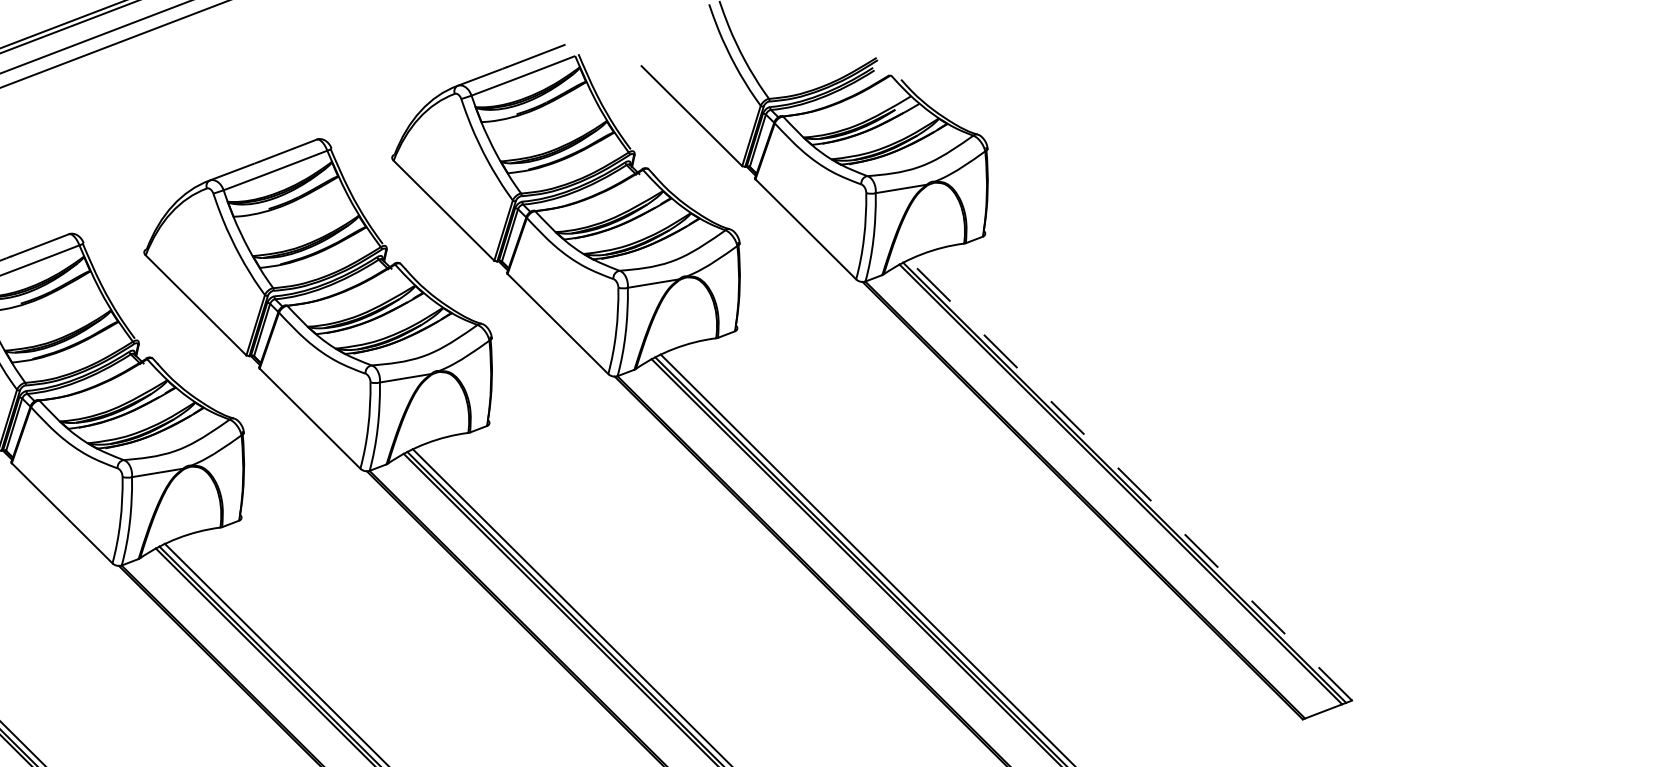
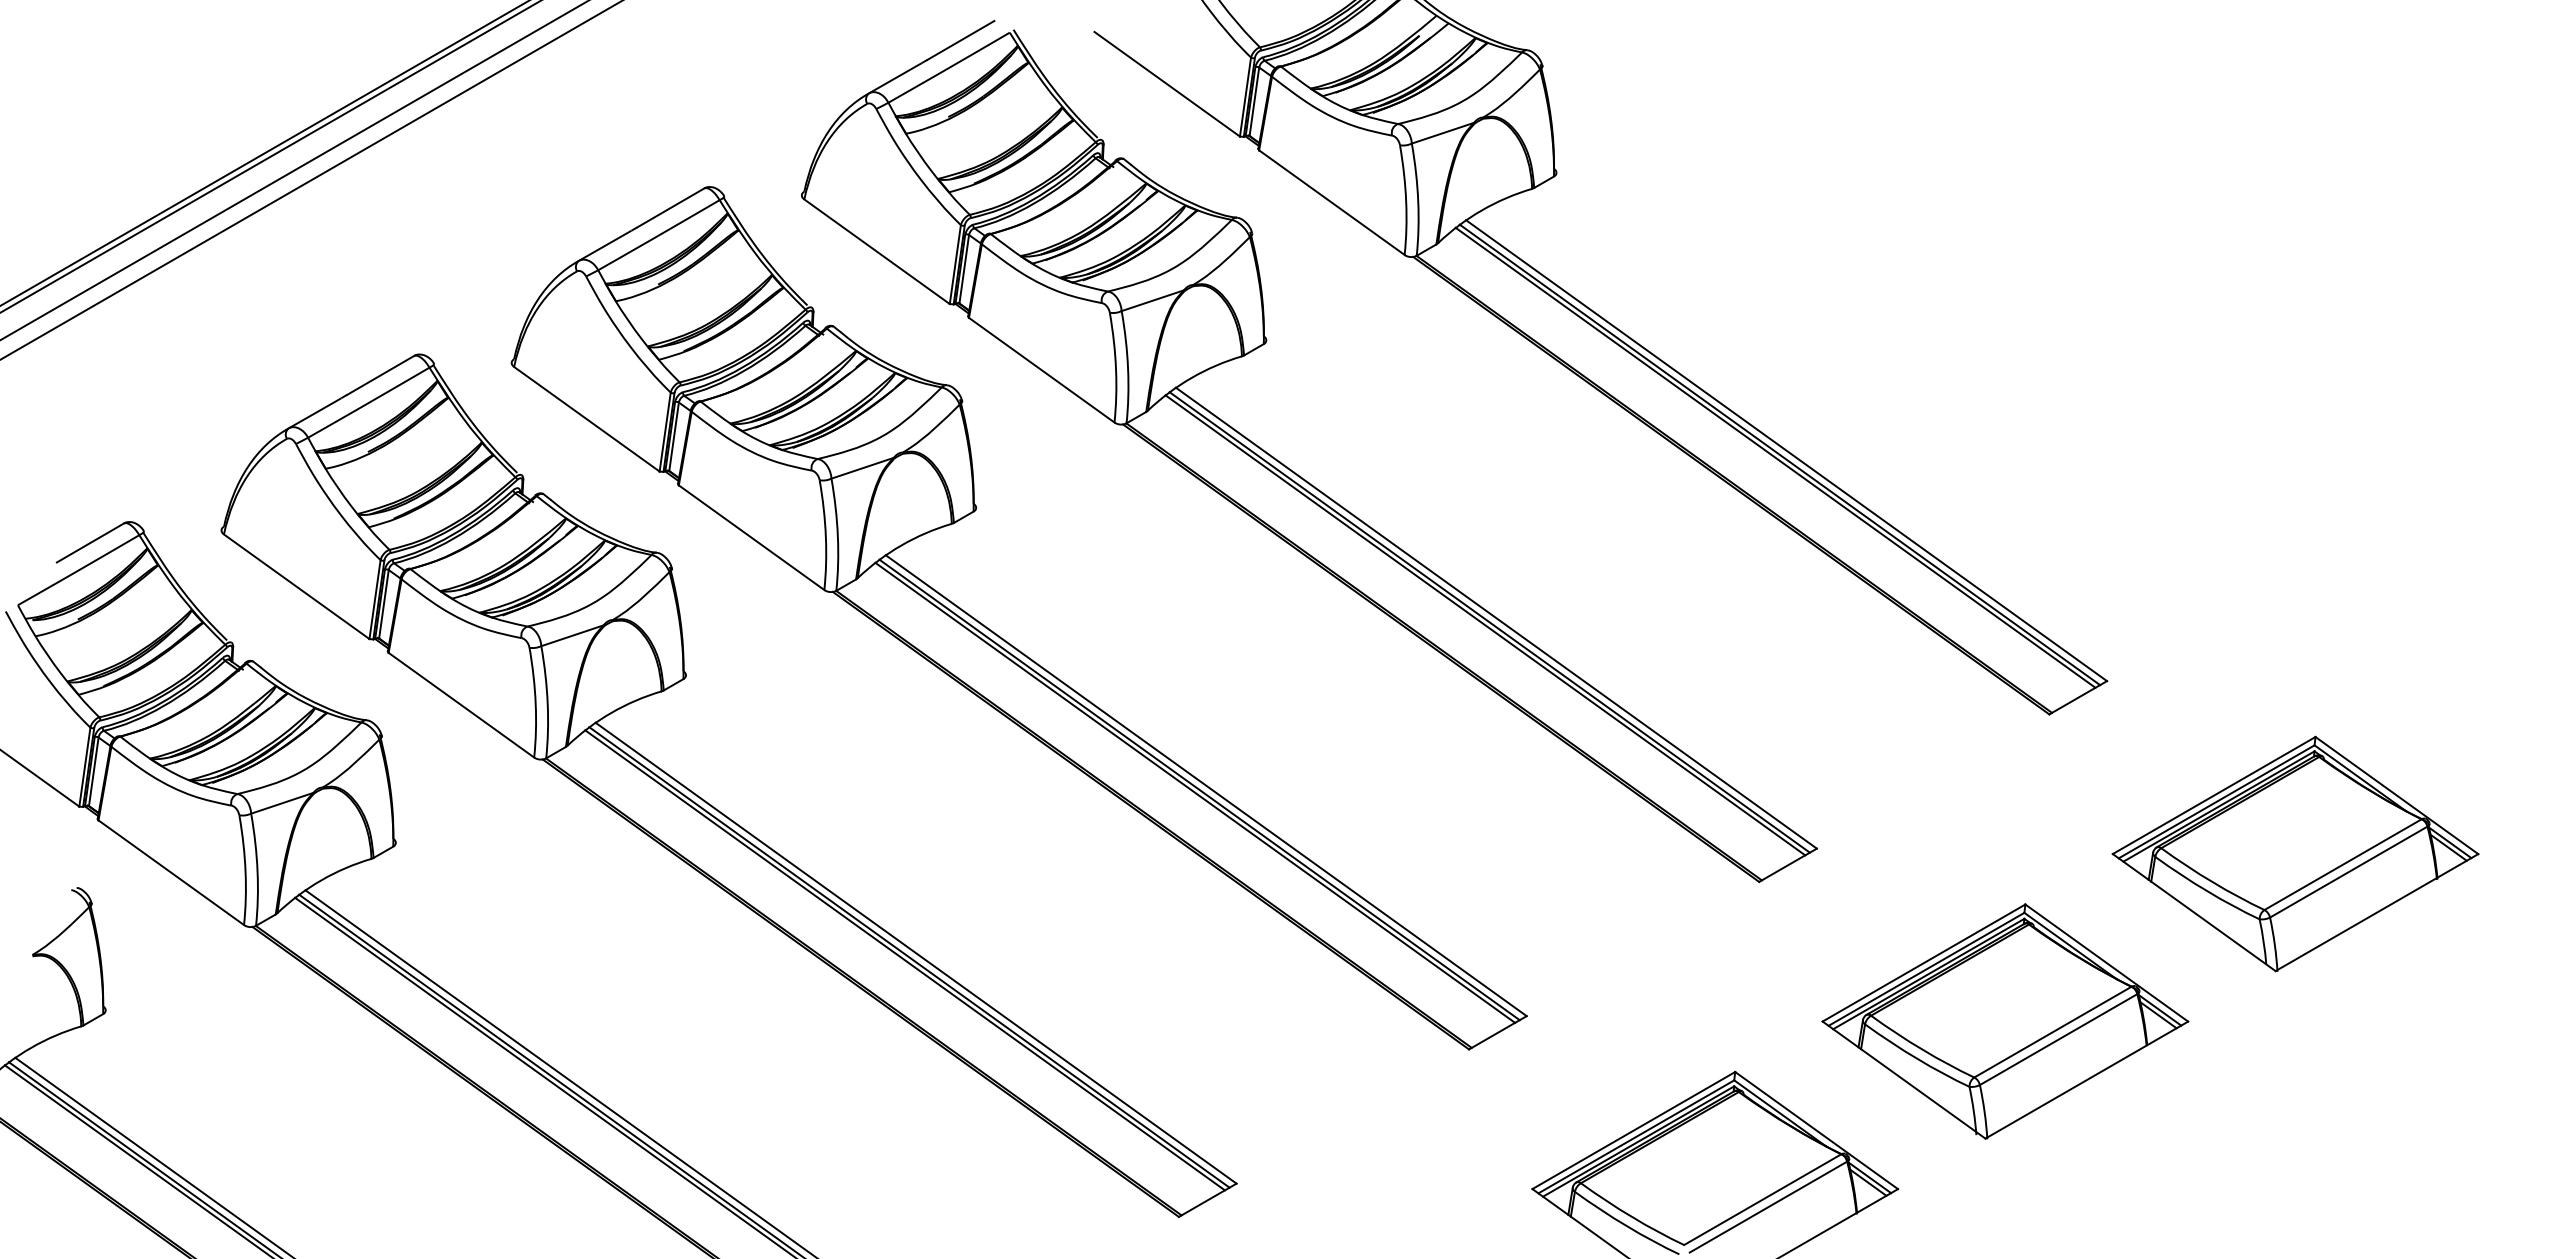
line: (1130, 480) -> (1786, 450), dashed -> solid

